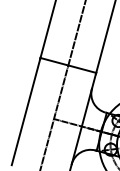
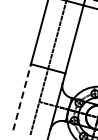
line: (26, 110) -> (22, 96), solid -> dashed

